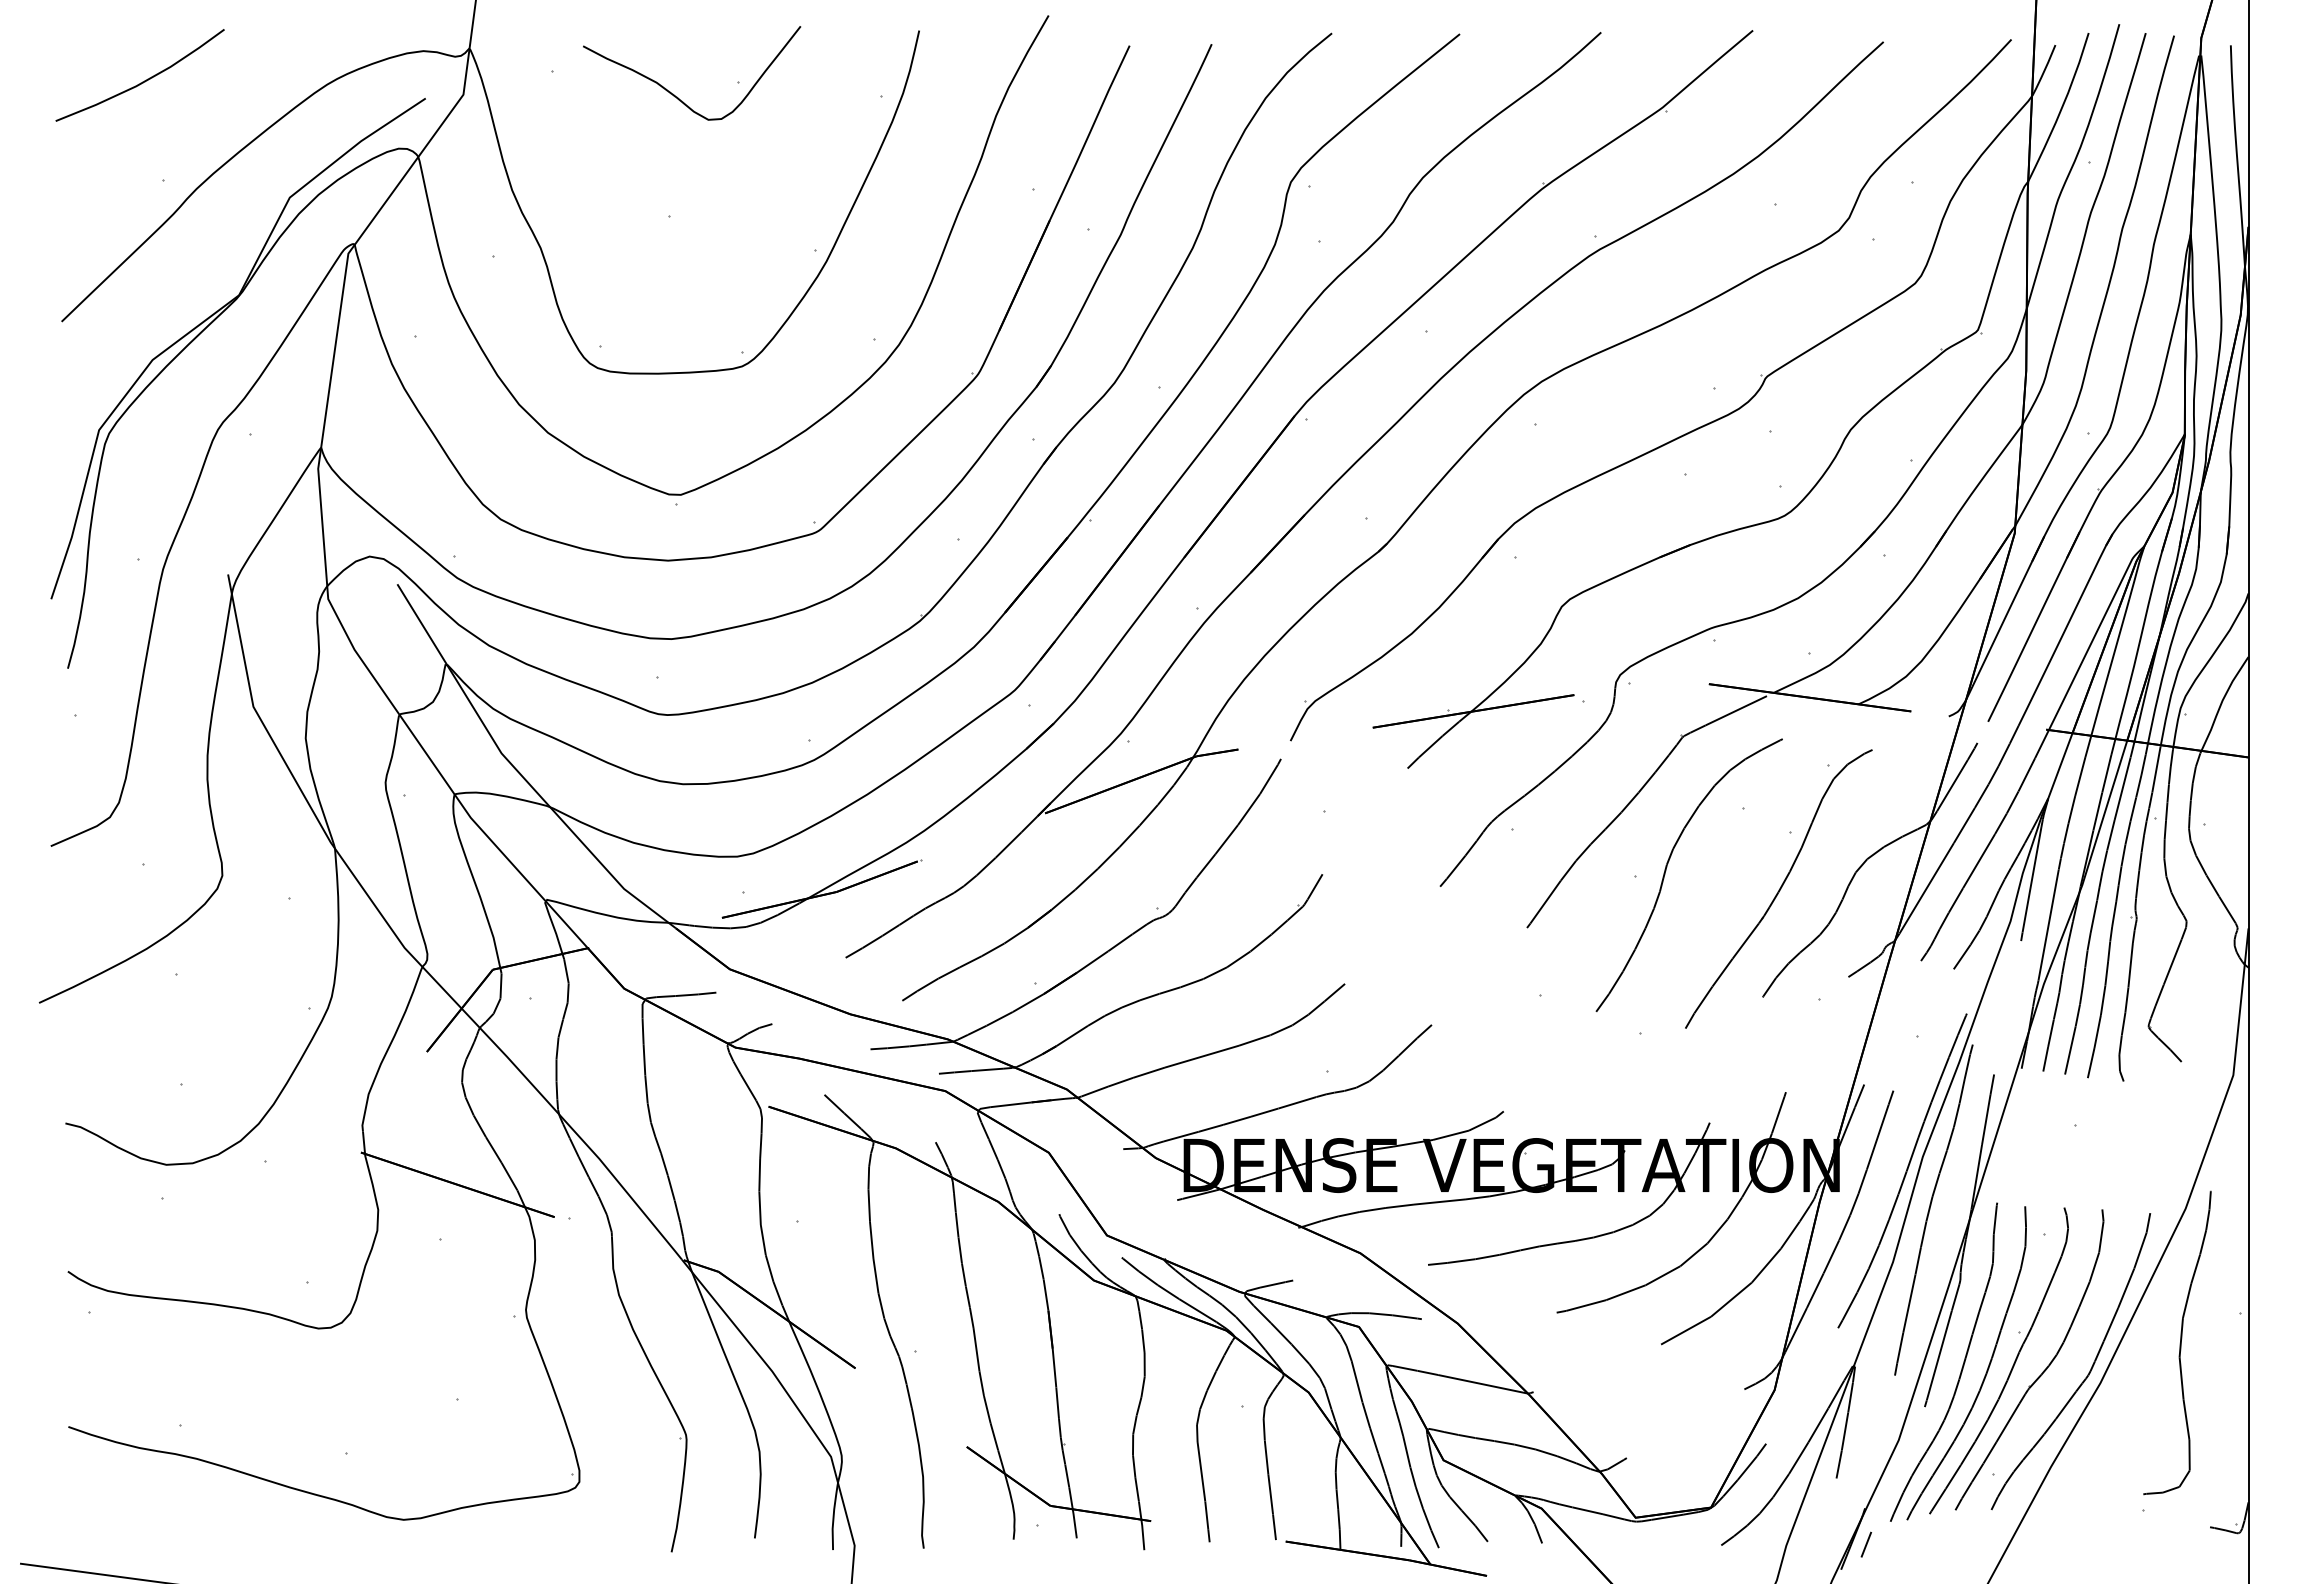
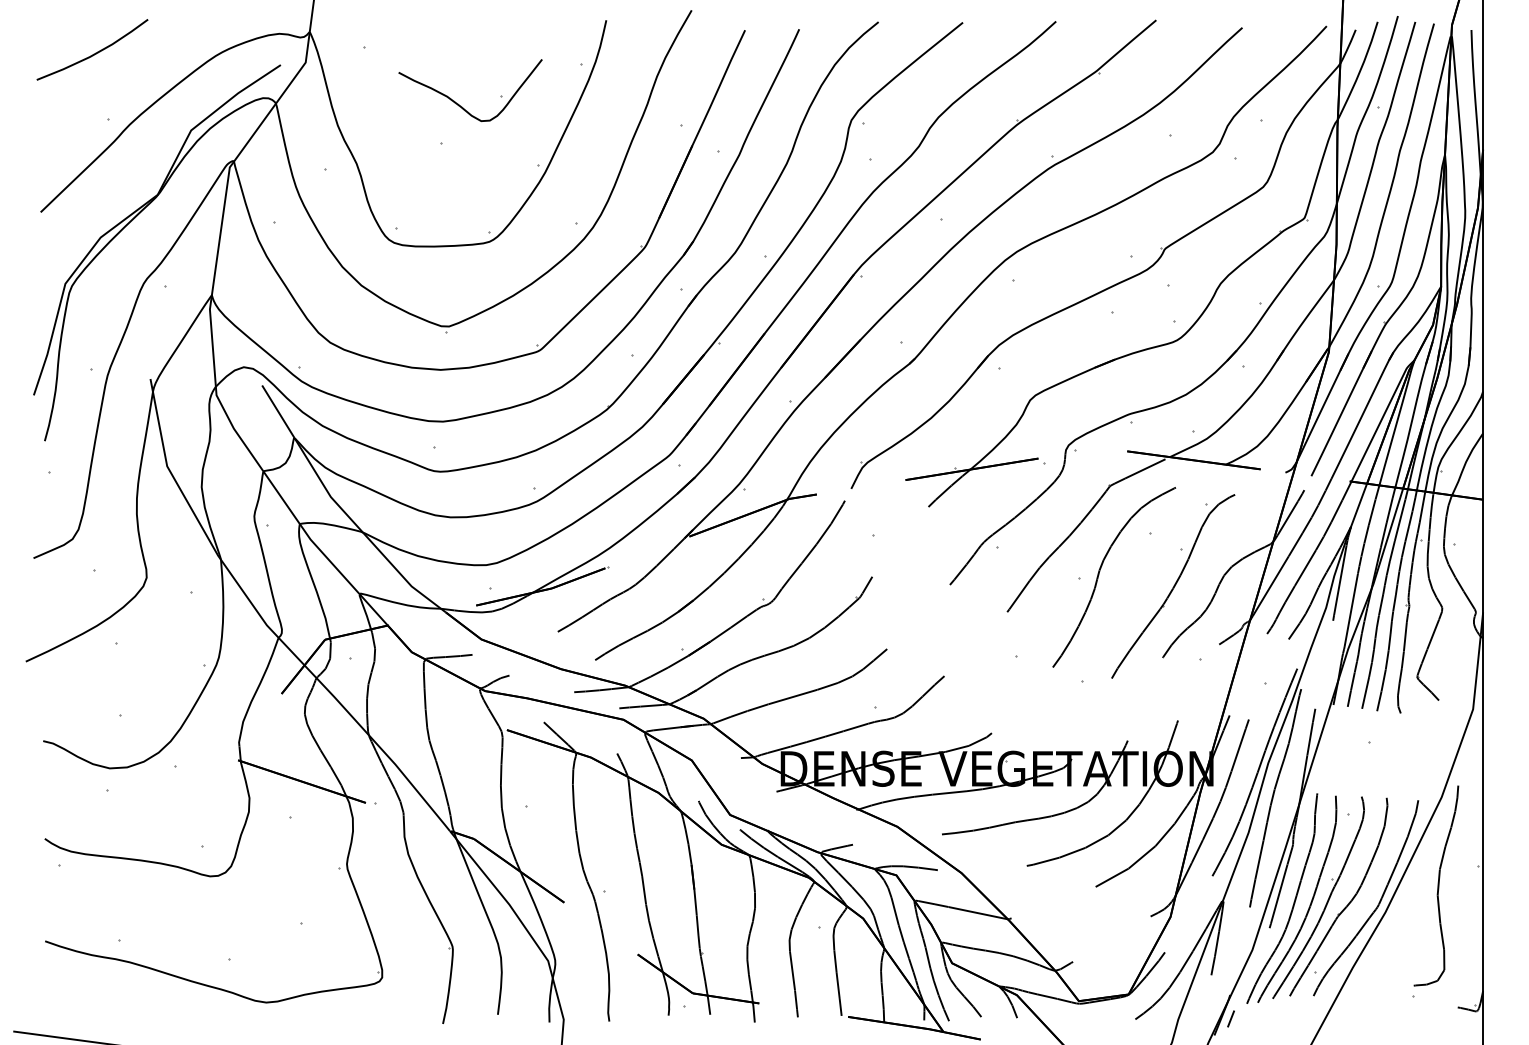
part: (673, 93) -> (458, 103), moved

